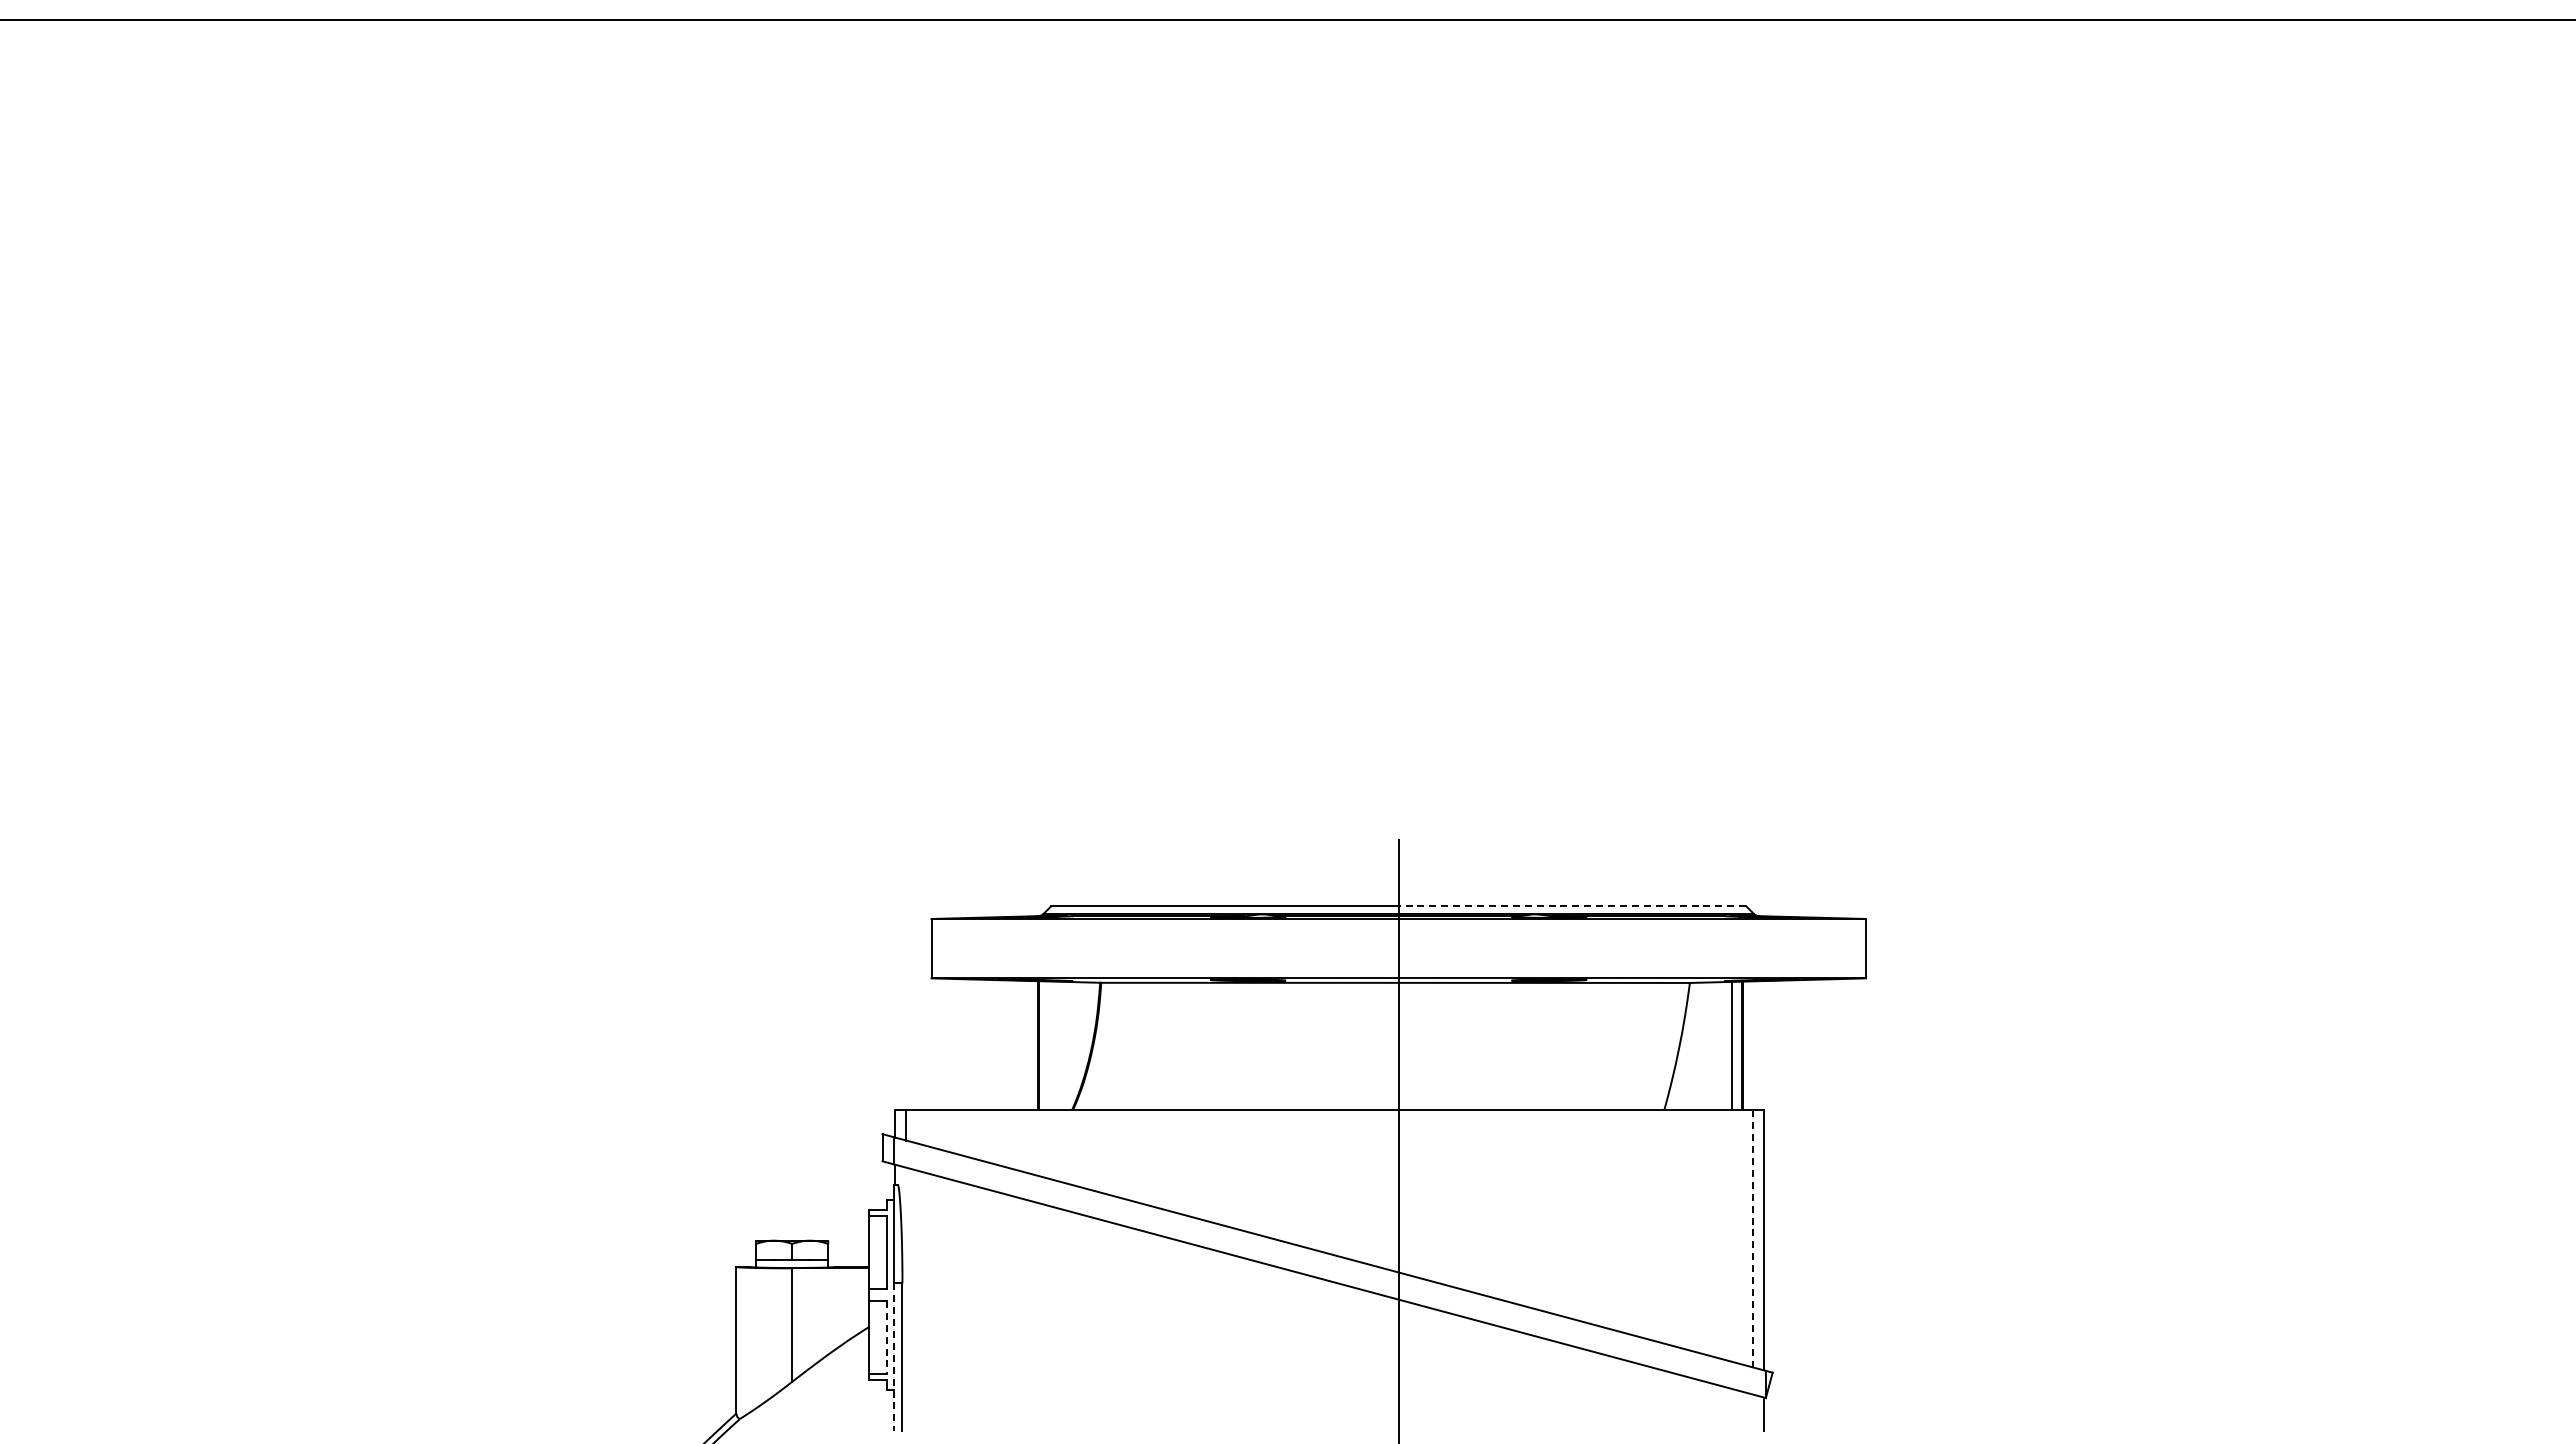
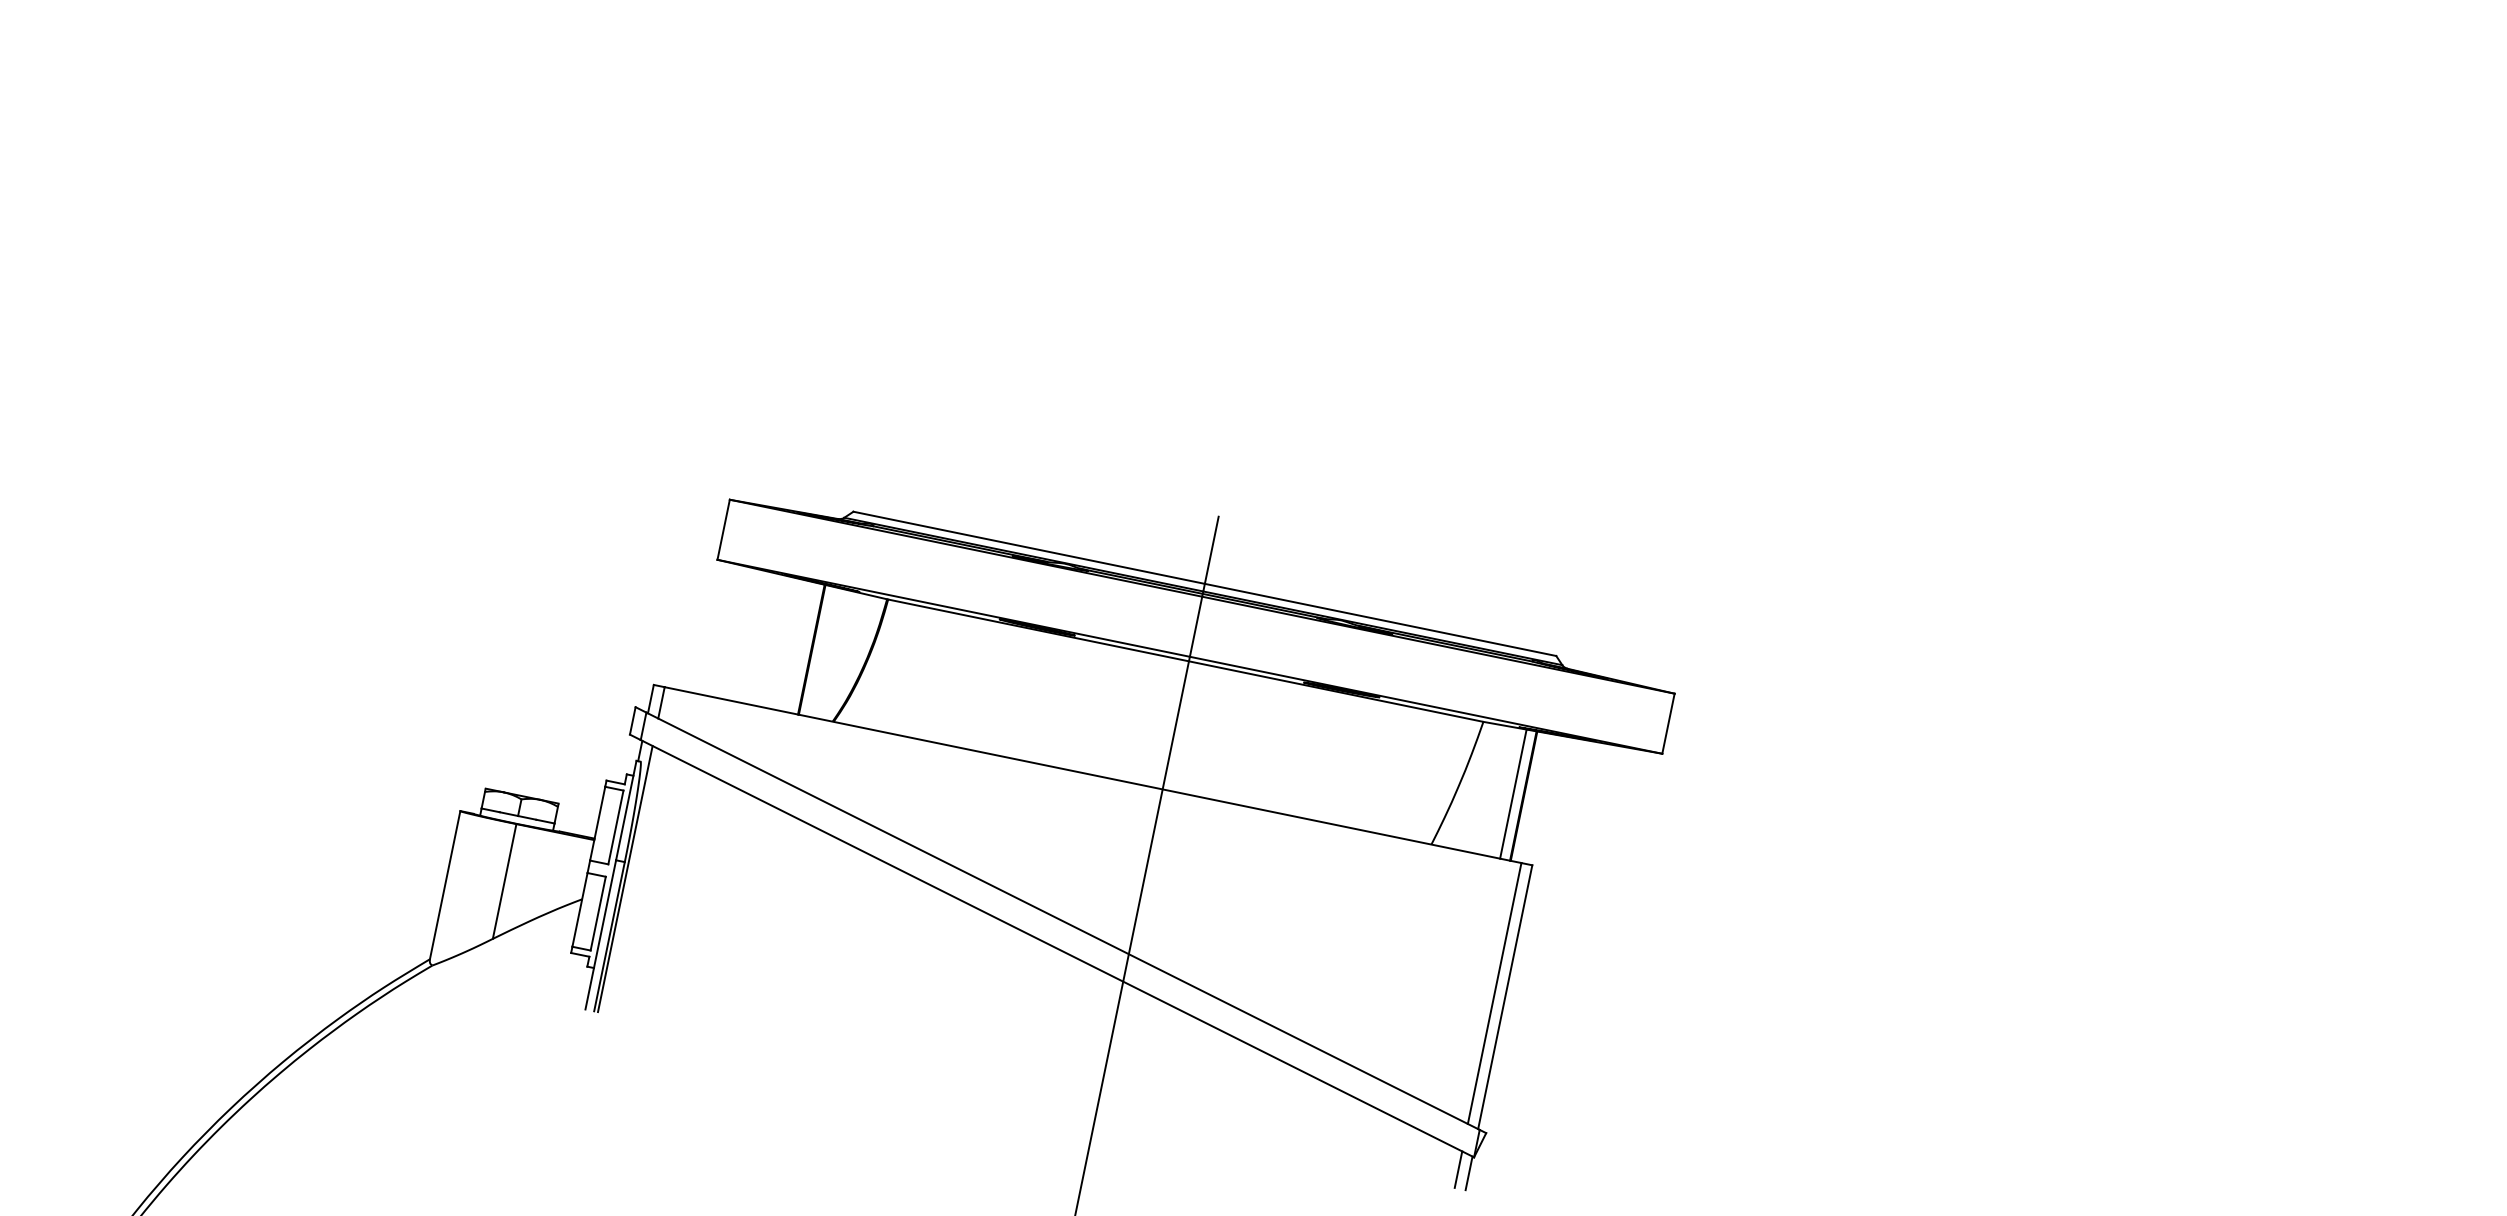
line: (1572, 906) -> (1380, 620), dashed -> solid
line: (1753, 1238) -> (1494, 993), dashed -> solid
line: (906, 1298) -> (625, 878), added
line: (887, 1337) -> (598, 913), dashed -> solid
line: (893, 1357) -> (600, 935), dashed -> solid
line: (1753, 1412) -> (1458, 1169), added

